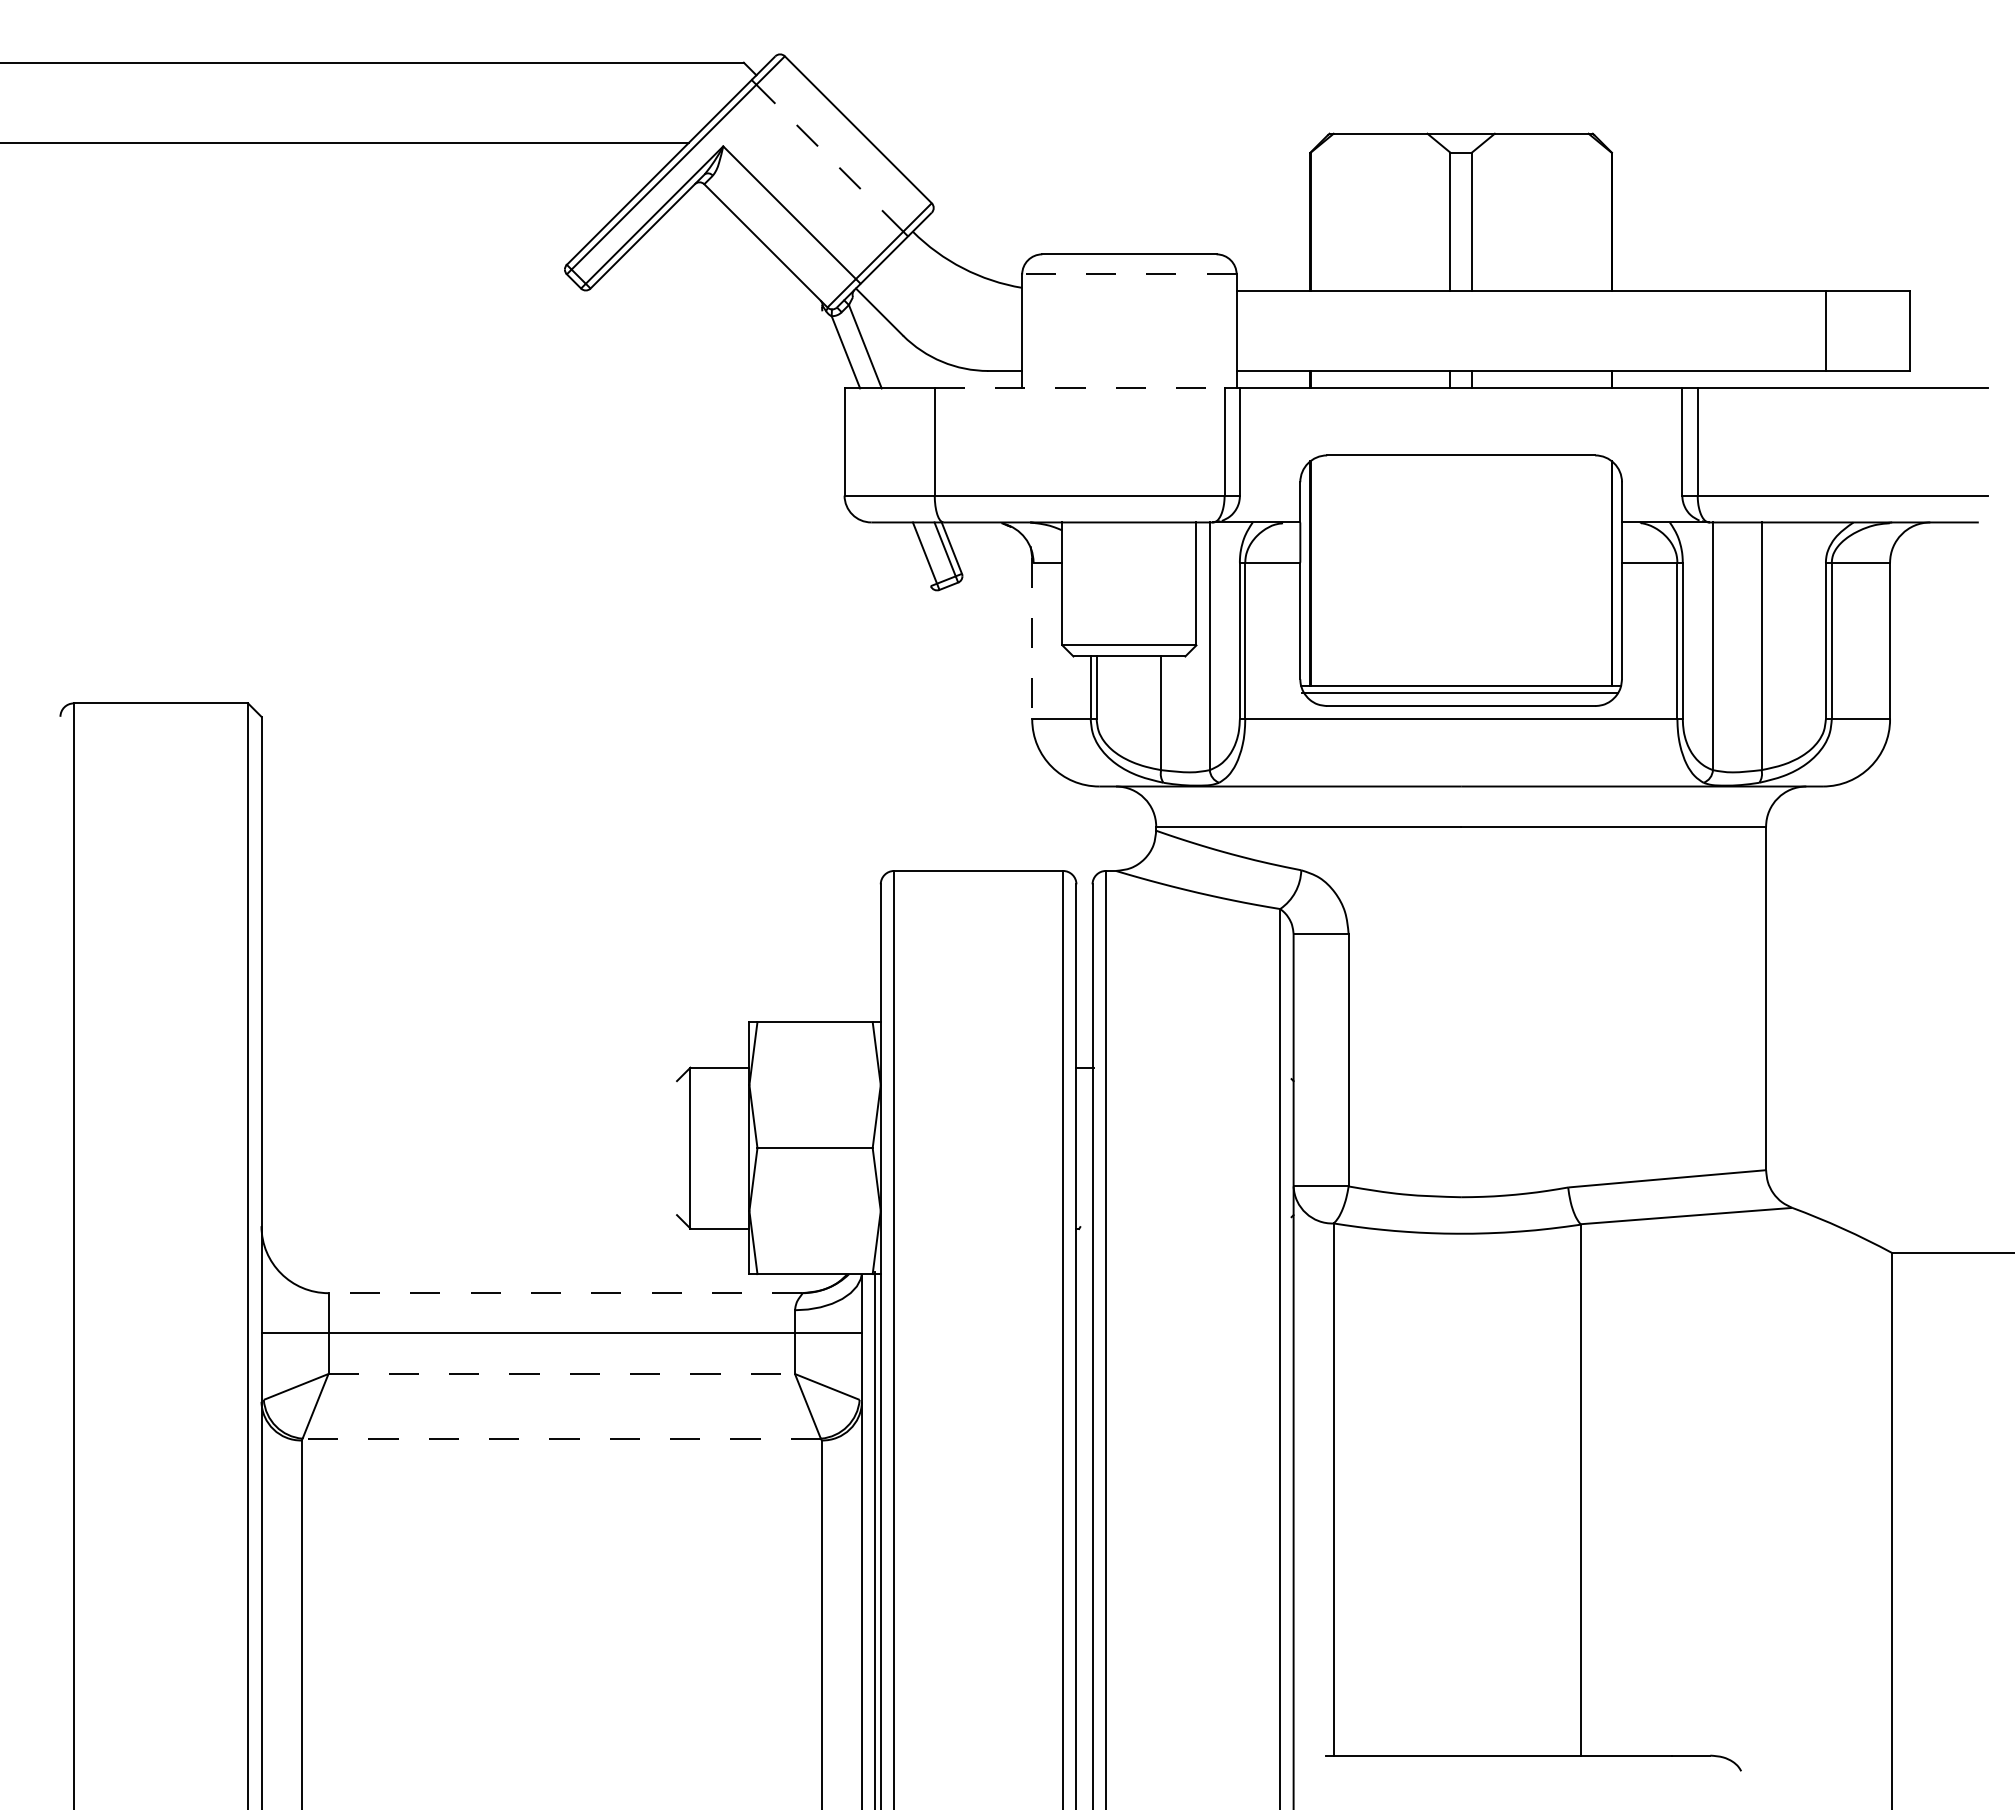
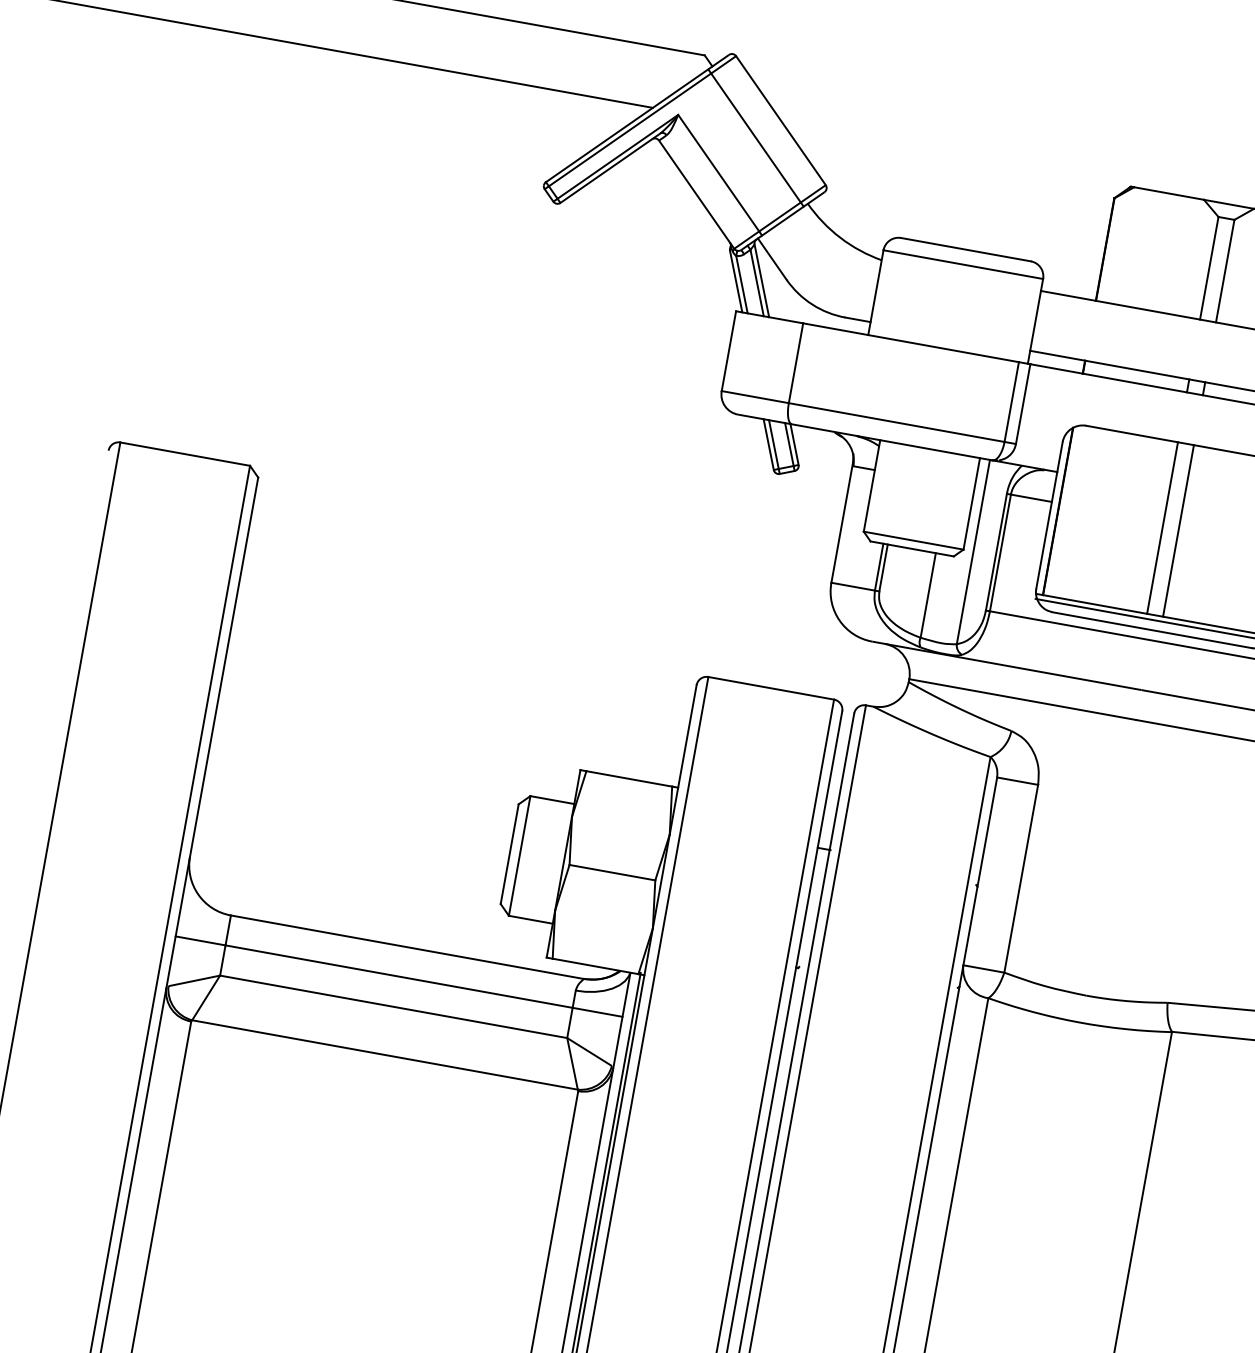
line: (829, 158) -> (755, 138), dashed -> solid
line: (1128, 274) -> (962, 264), dashed -> solid
line: (870, 342) -> (761, 280), added
line: (837, 349) -> (736, 281), added
line: (1079, 388) -> (910, 342), dashed -> solid
line: (917, 554) -> (768, 444), added
line: (1450, 570) -> (1162, 527), added
line: (1471, 570) -> (1178, 530), added
line: (1032, 638) -> (842, 522), dashed -> solid
line: (677, 1148) -> (509, 854), added
line: (565, 1293) -> (407, 947), dashed -> solid
line: (562, 1374) -> (394, 1007), dashed -> solid
line: (561, 1438) -> (384, 1054), dashed -> solid

